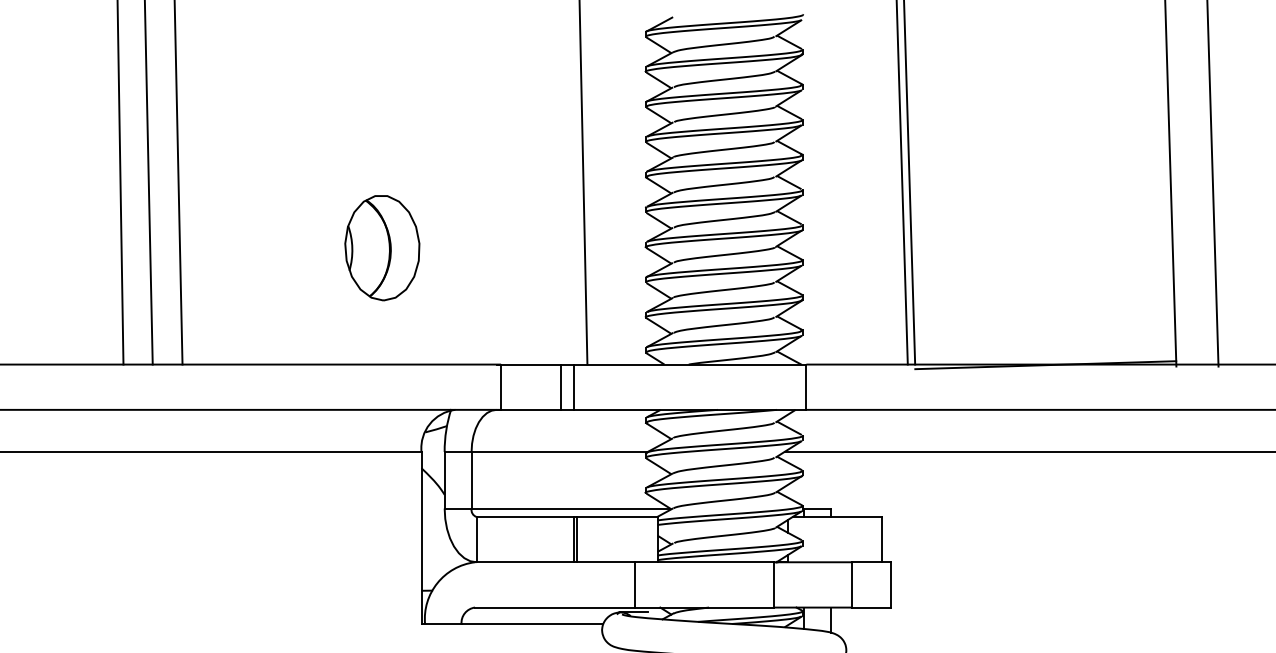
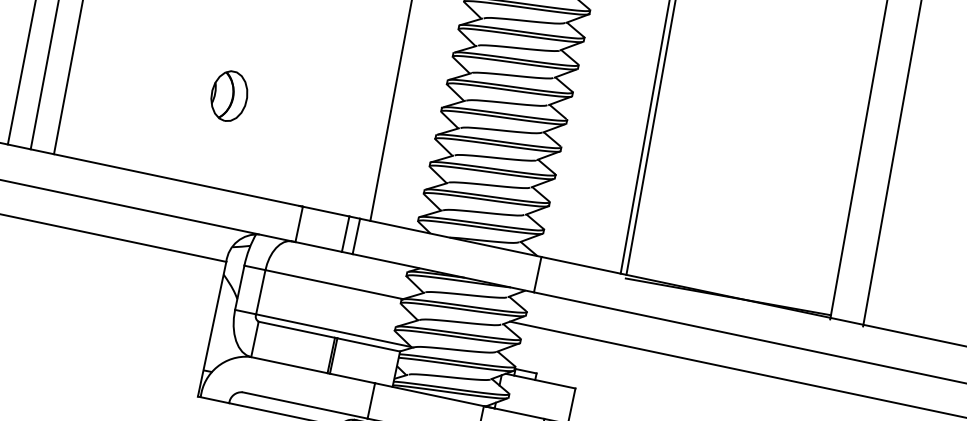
part: (382, 248) -> (229, 96), size x0.6

